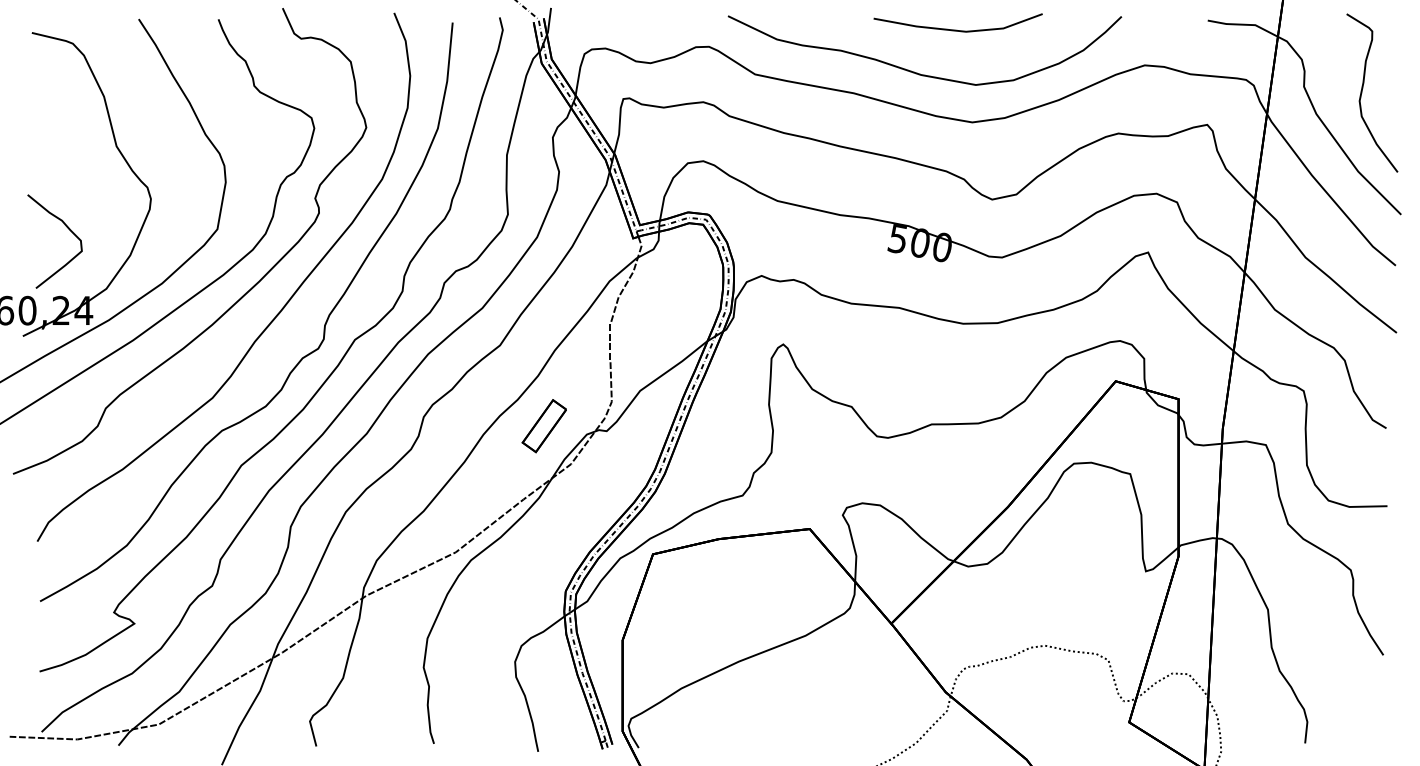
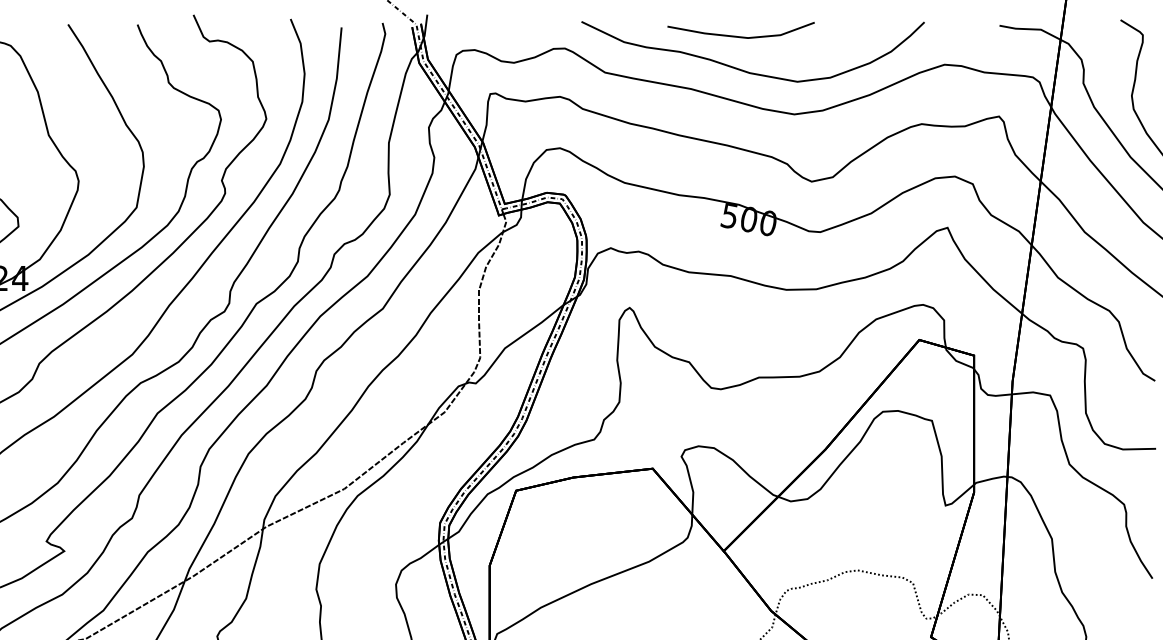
line: (956, 29) -> (739, 36), moved
part: (543, 426) -> (420, 379), removed

